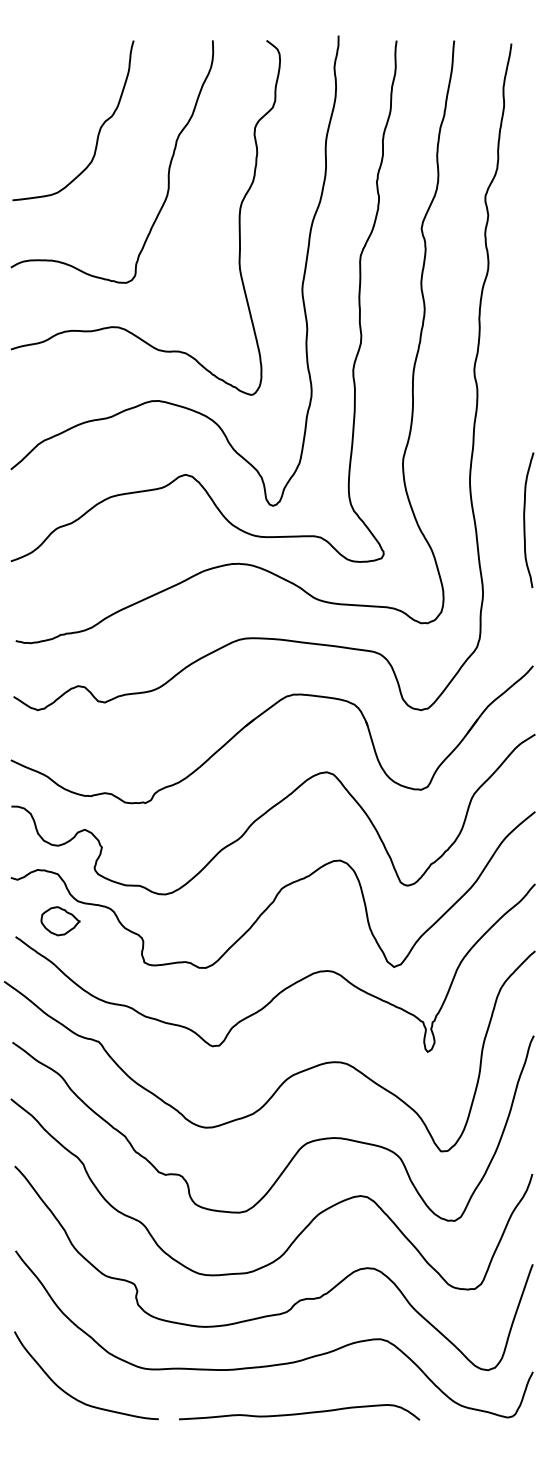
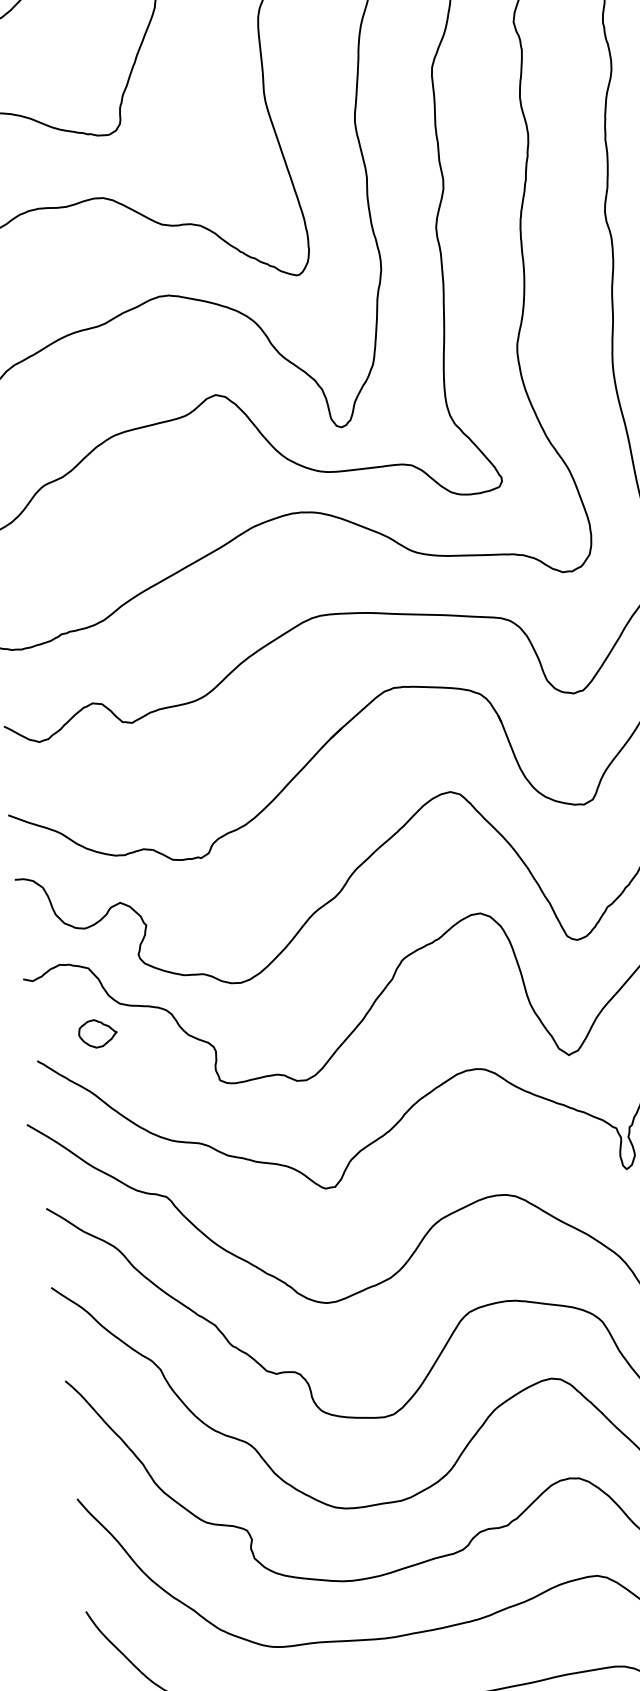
part: (60, 921) -> (97, 1033), size x0.7

